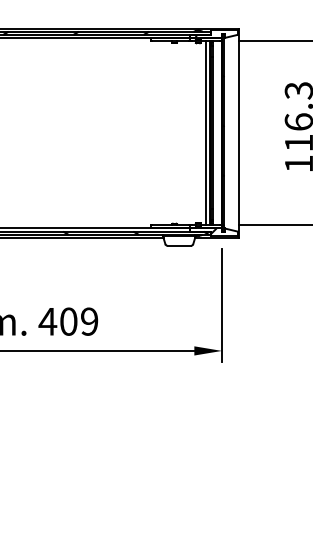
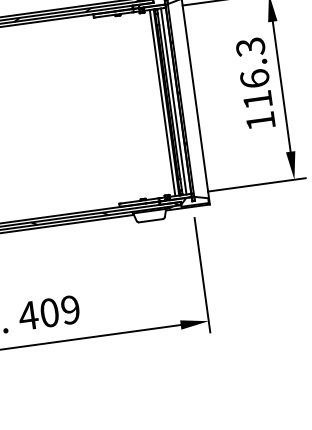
line: (217, 133) -> (174, 101), added

